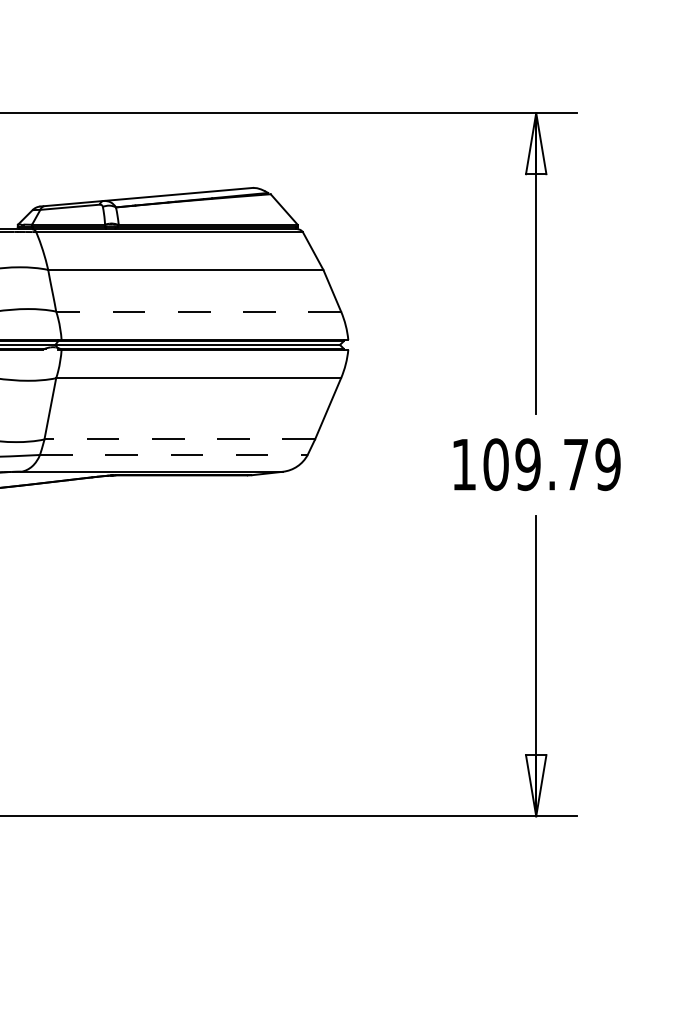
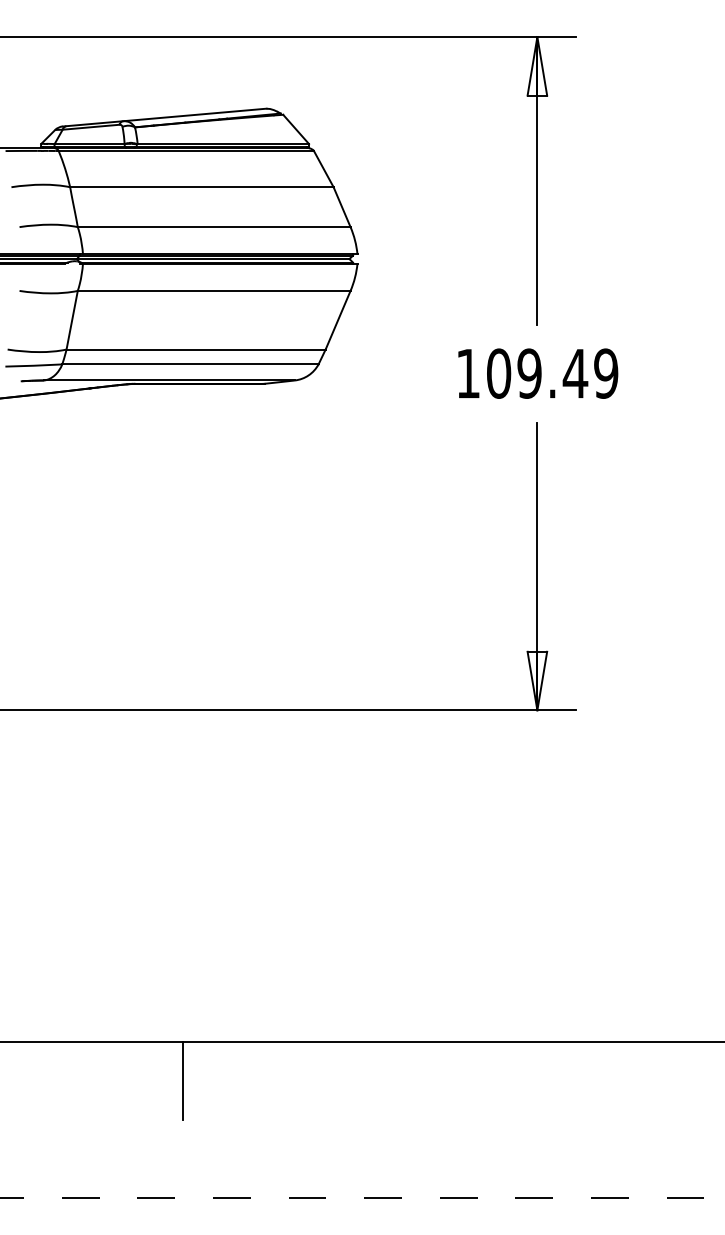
line: (197, 311) -> (213, 227), dashed -> solid
line: (180, 439) -> (196, 349), dashed -> solid
line: (173, 455) -> (190, 364), dashed -> solid
text: (576, 464) -> (575, 373), 109.79 -> 109.49

